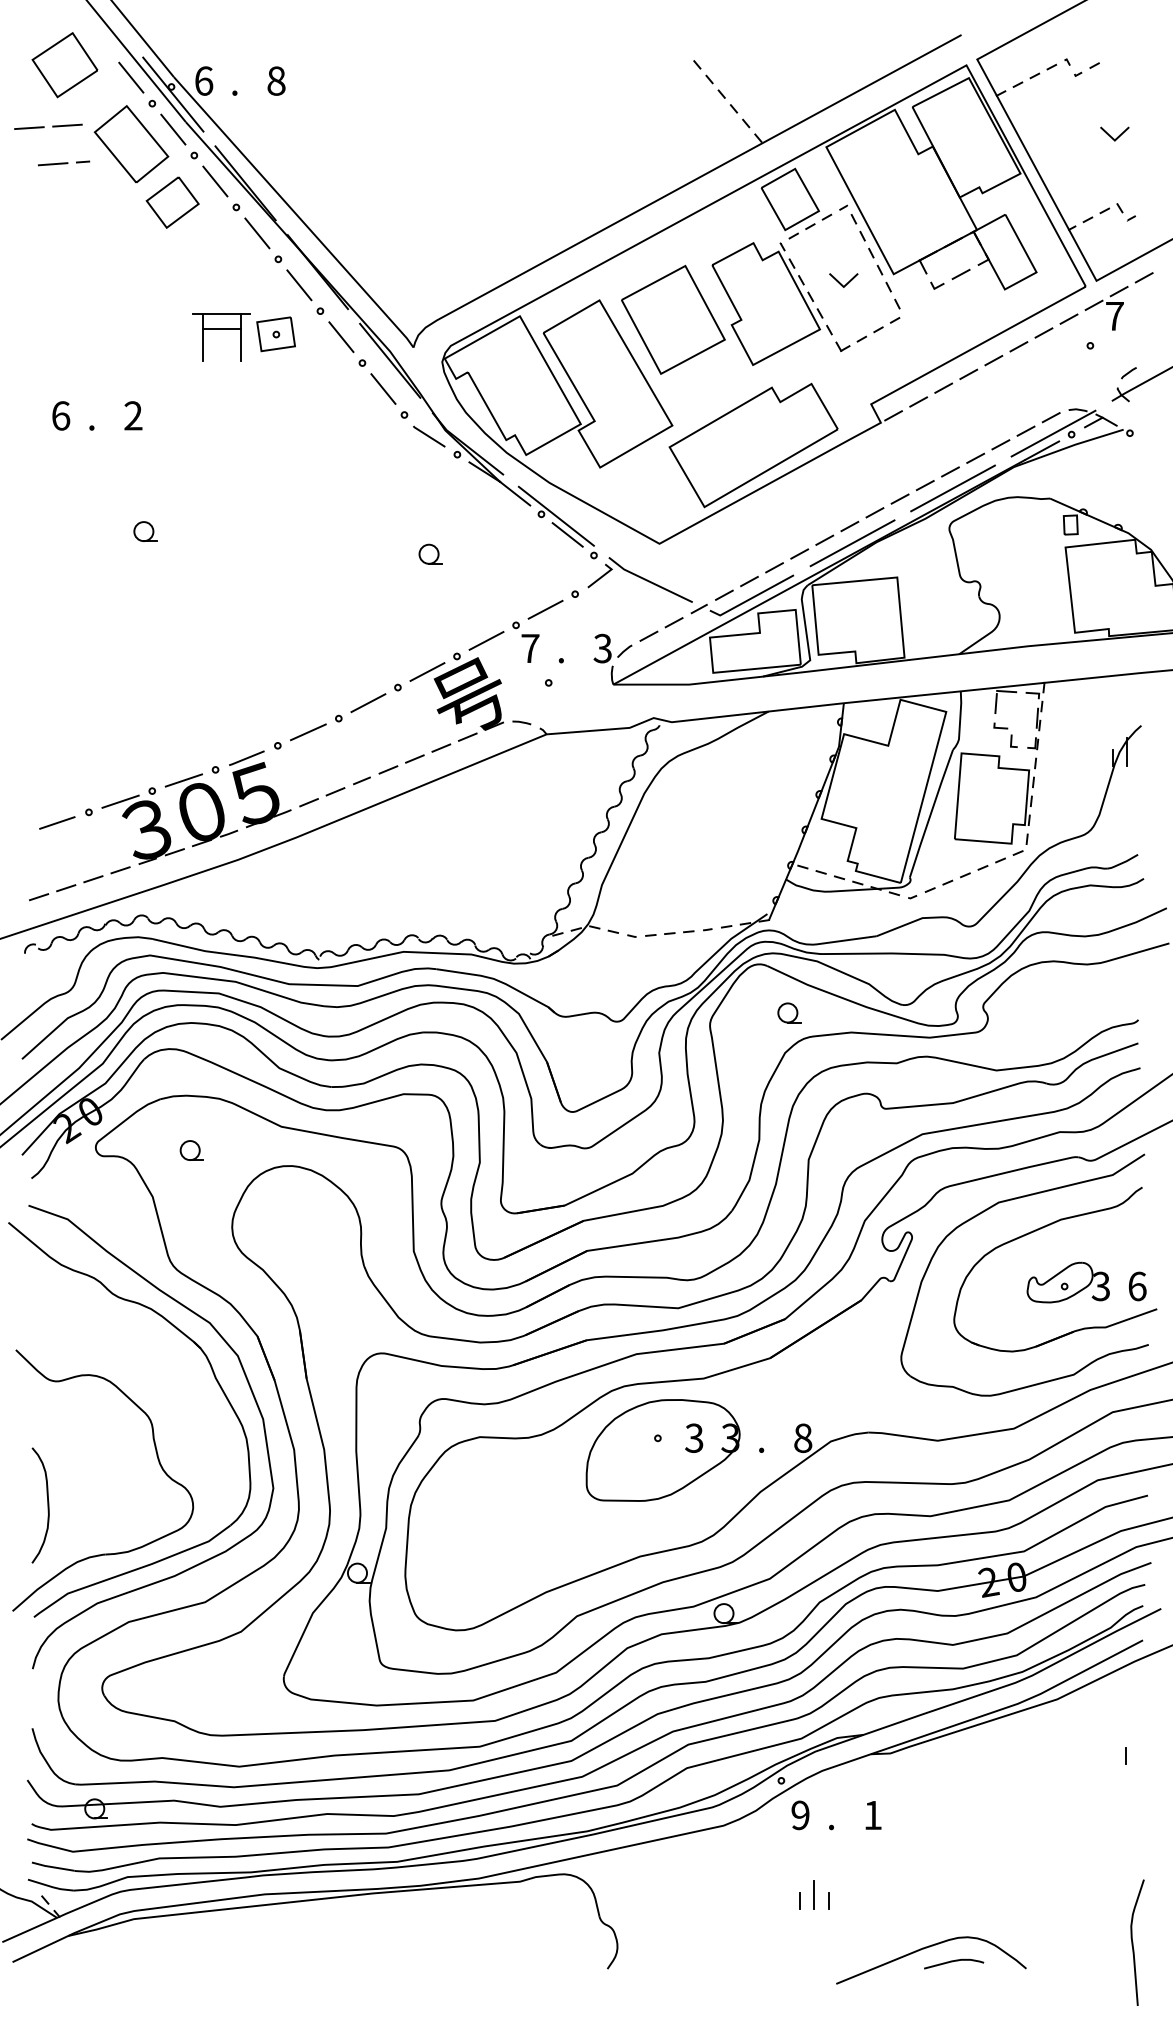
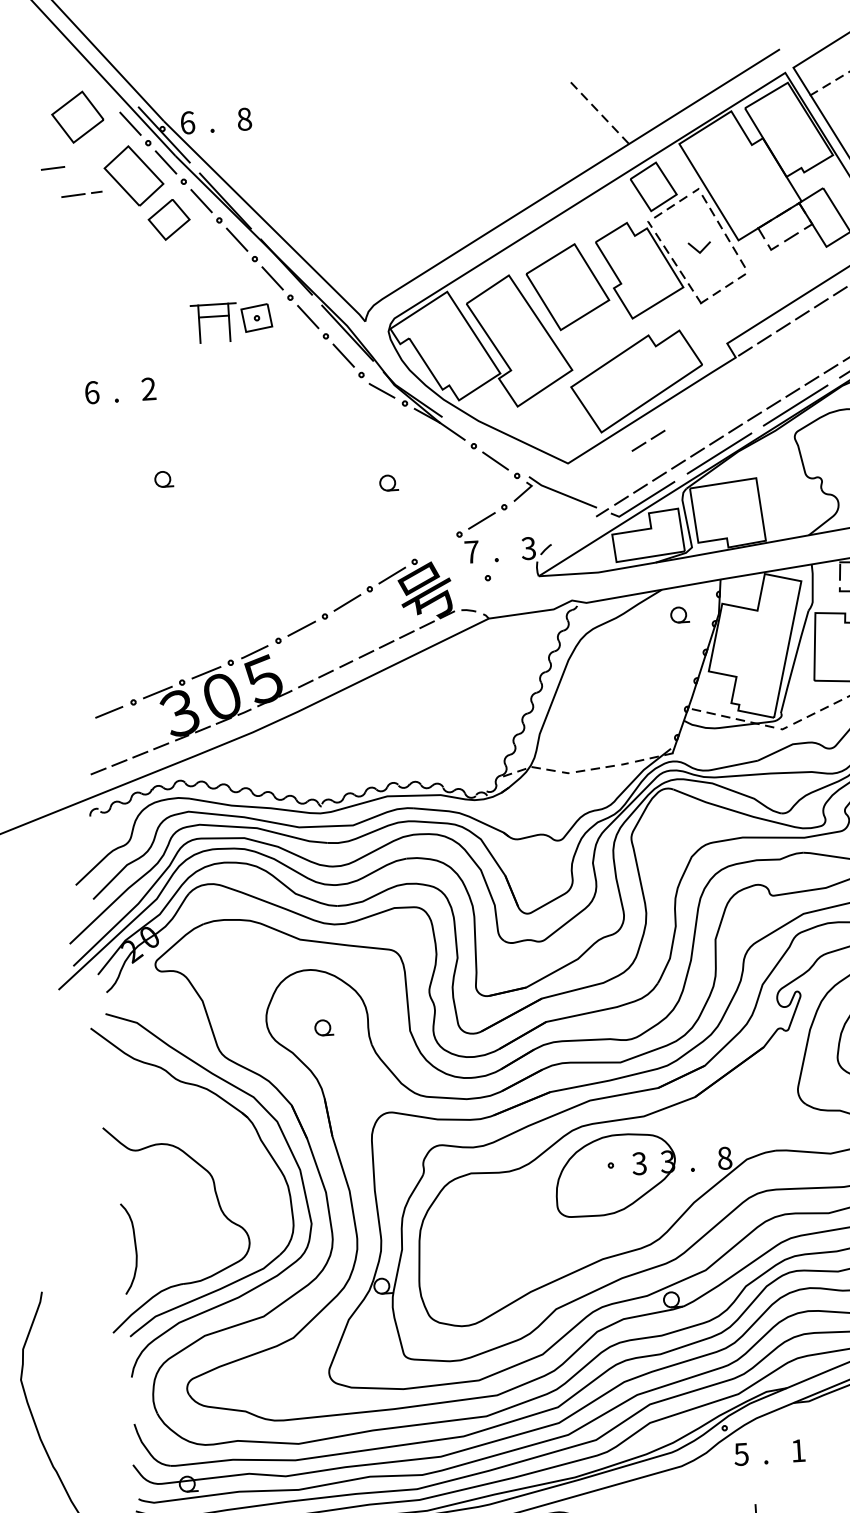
line: (67, 125) -> (82, 164), removed
line: (555, 515) -> (485, 446), removed
line: (664, 627) -> (650, 439), moved
line: (486, 640) -> (437, 547), removed
part: (789, 1012) -> (679, 614), moved
part: (191, 1150) -> (323, 1027), moved
text: (800, 1815) -> (741, 1454), 9 -> 5

